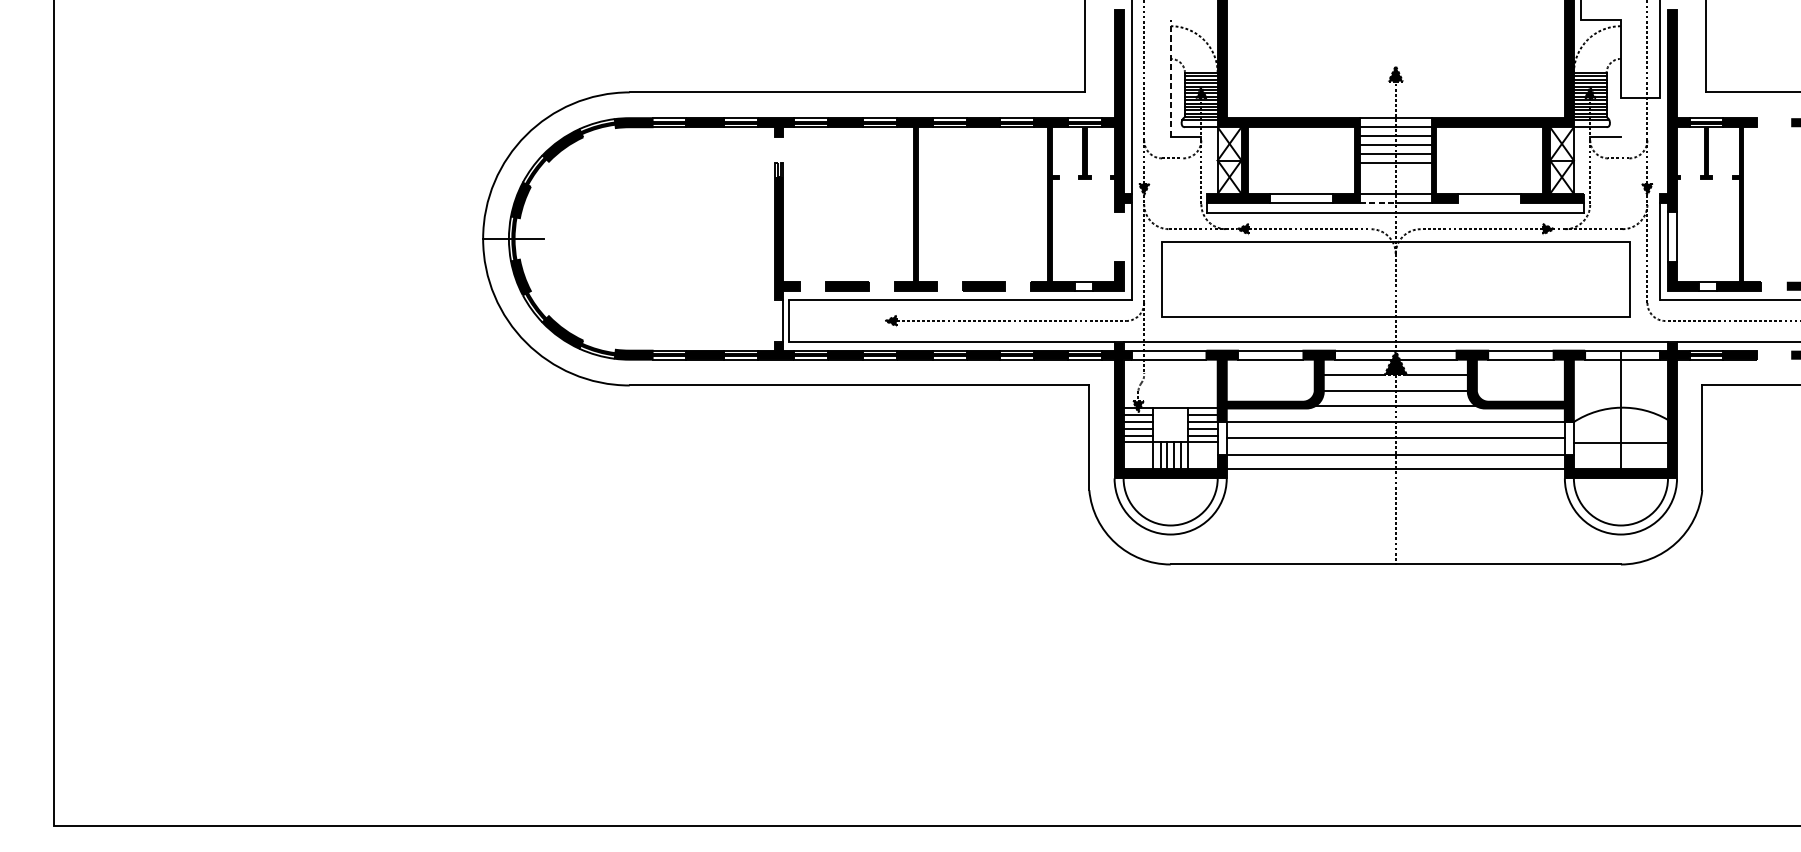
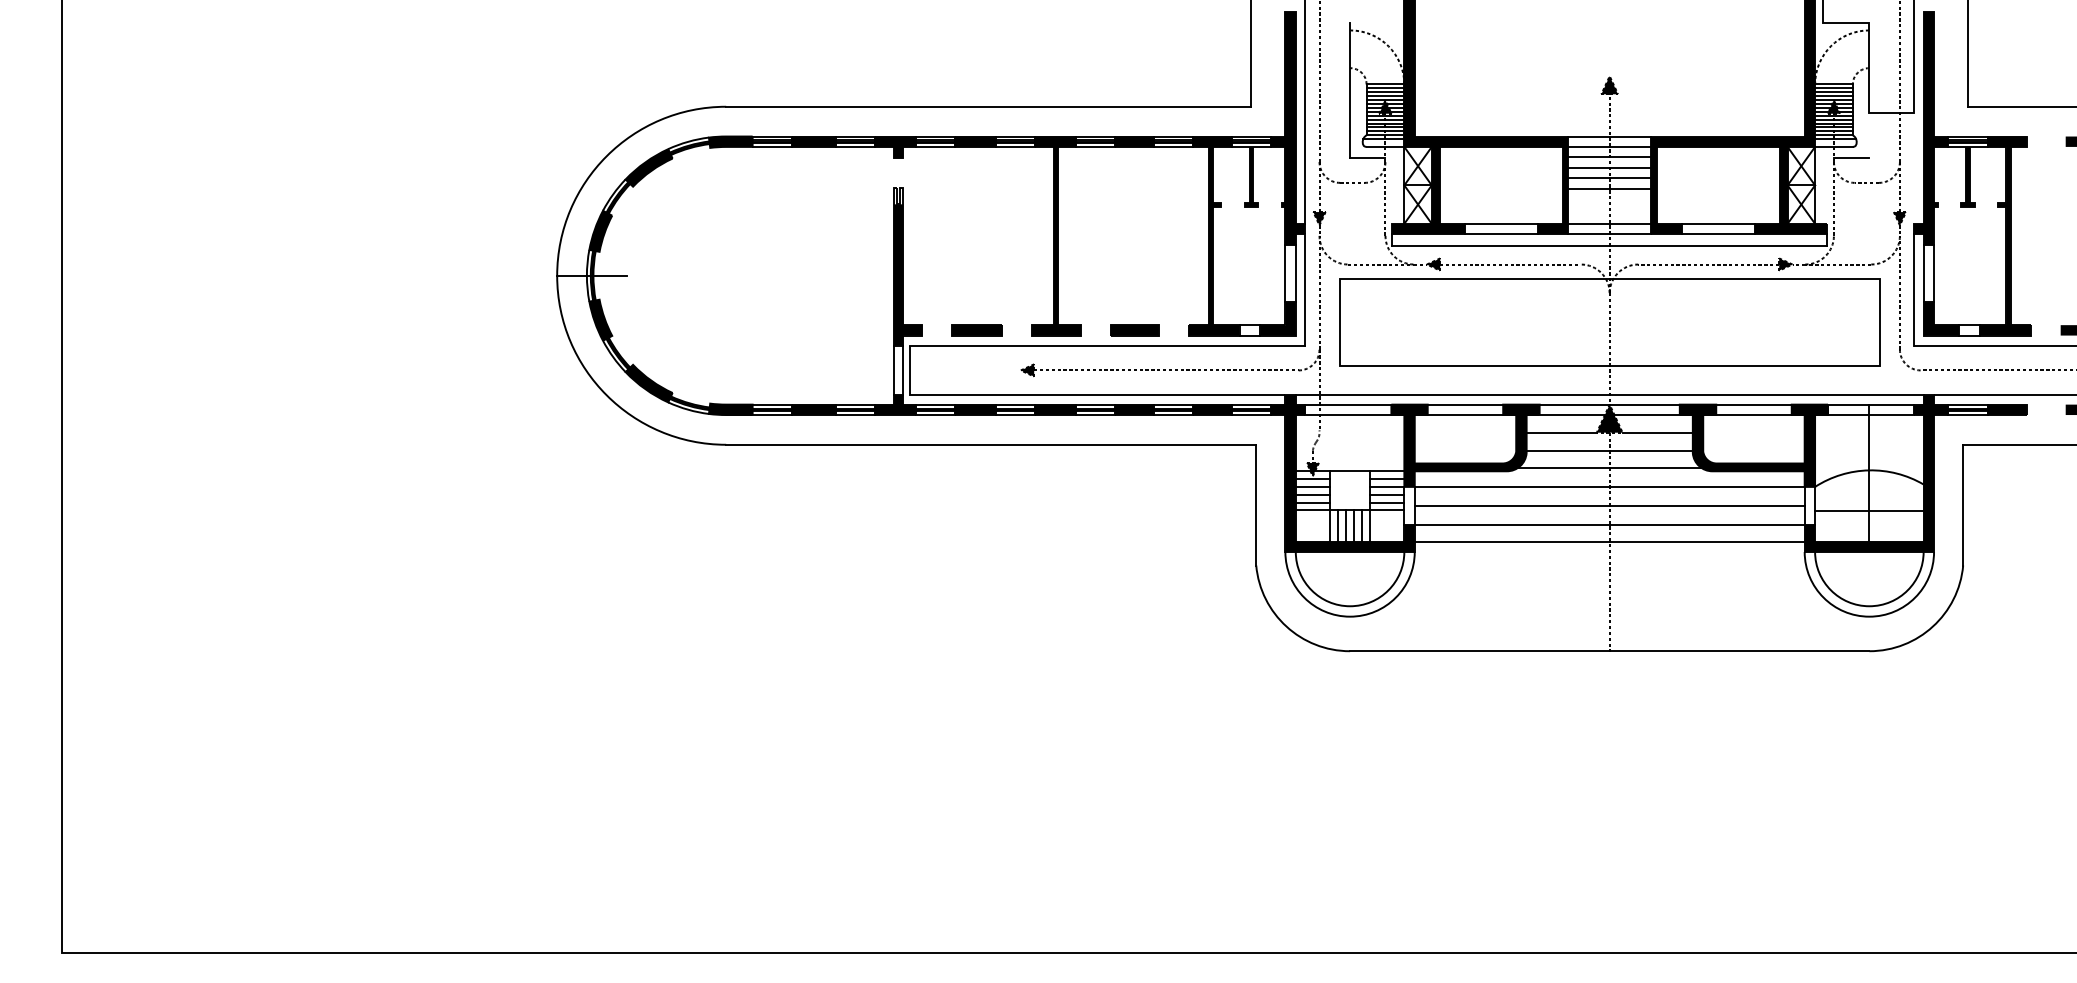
line: (1171, 78) -> (1350, 90), dashed -> solid
line: (1377, 203) -> (1588, 234), dashed -> solid
line: (1489, 203) -> (1717, 234), added
line: (1114, 236) -> (1285, 273), added
line: (1123, 236) -> (1295, 273), added
line: (774, 321) -> (893, 370), added

